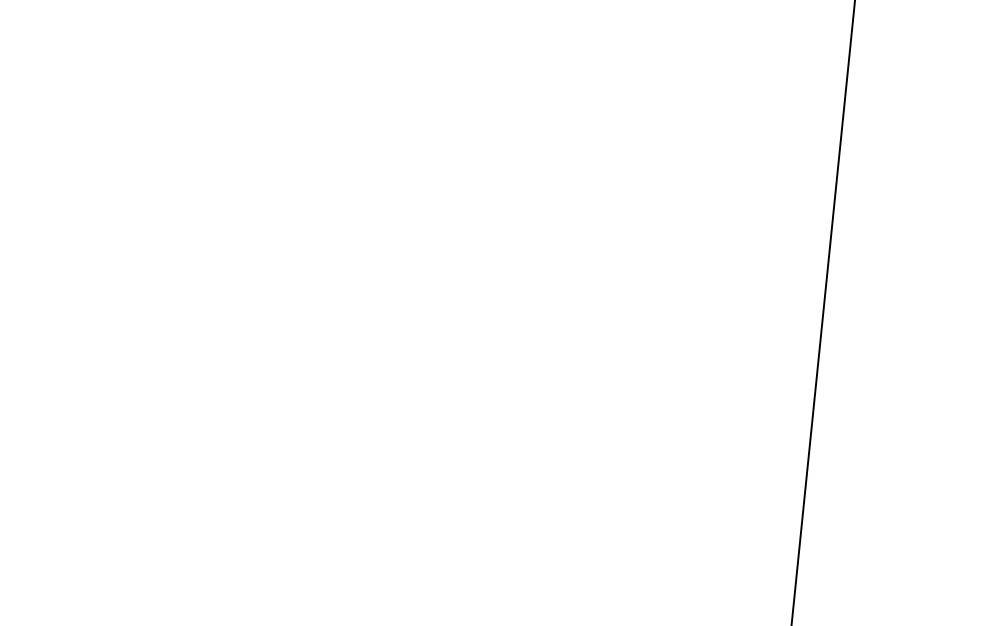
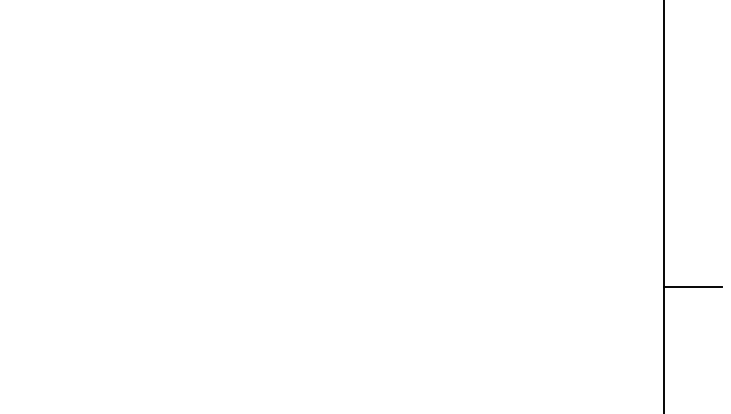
line: (855, 457) -> (692, 286), added

